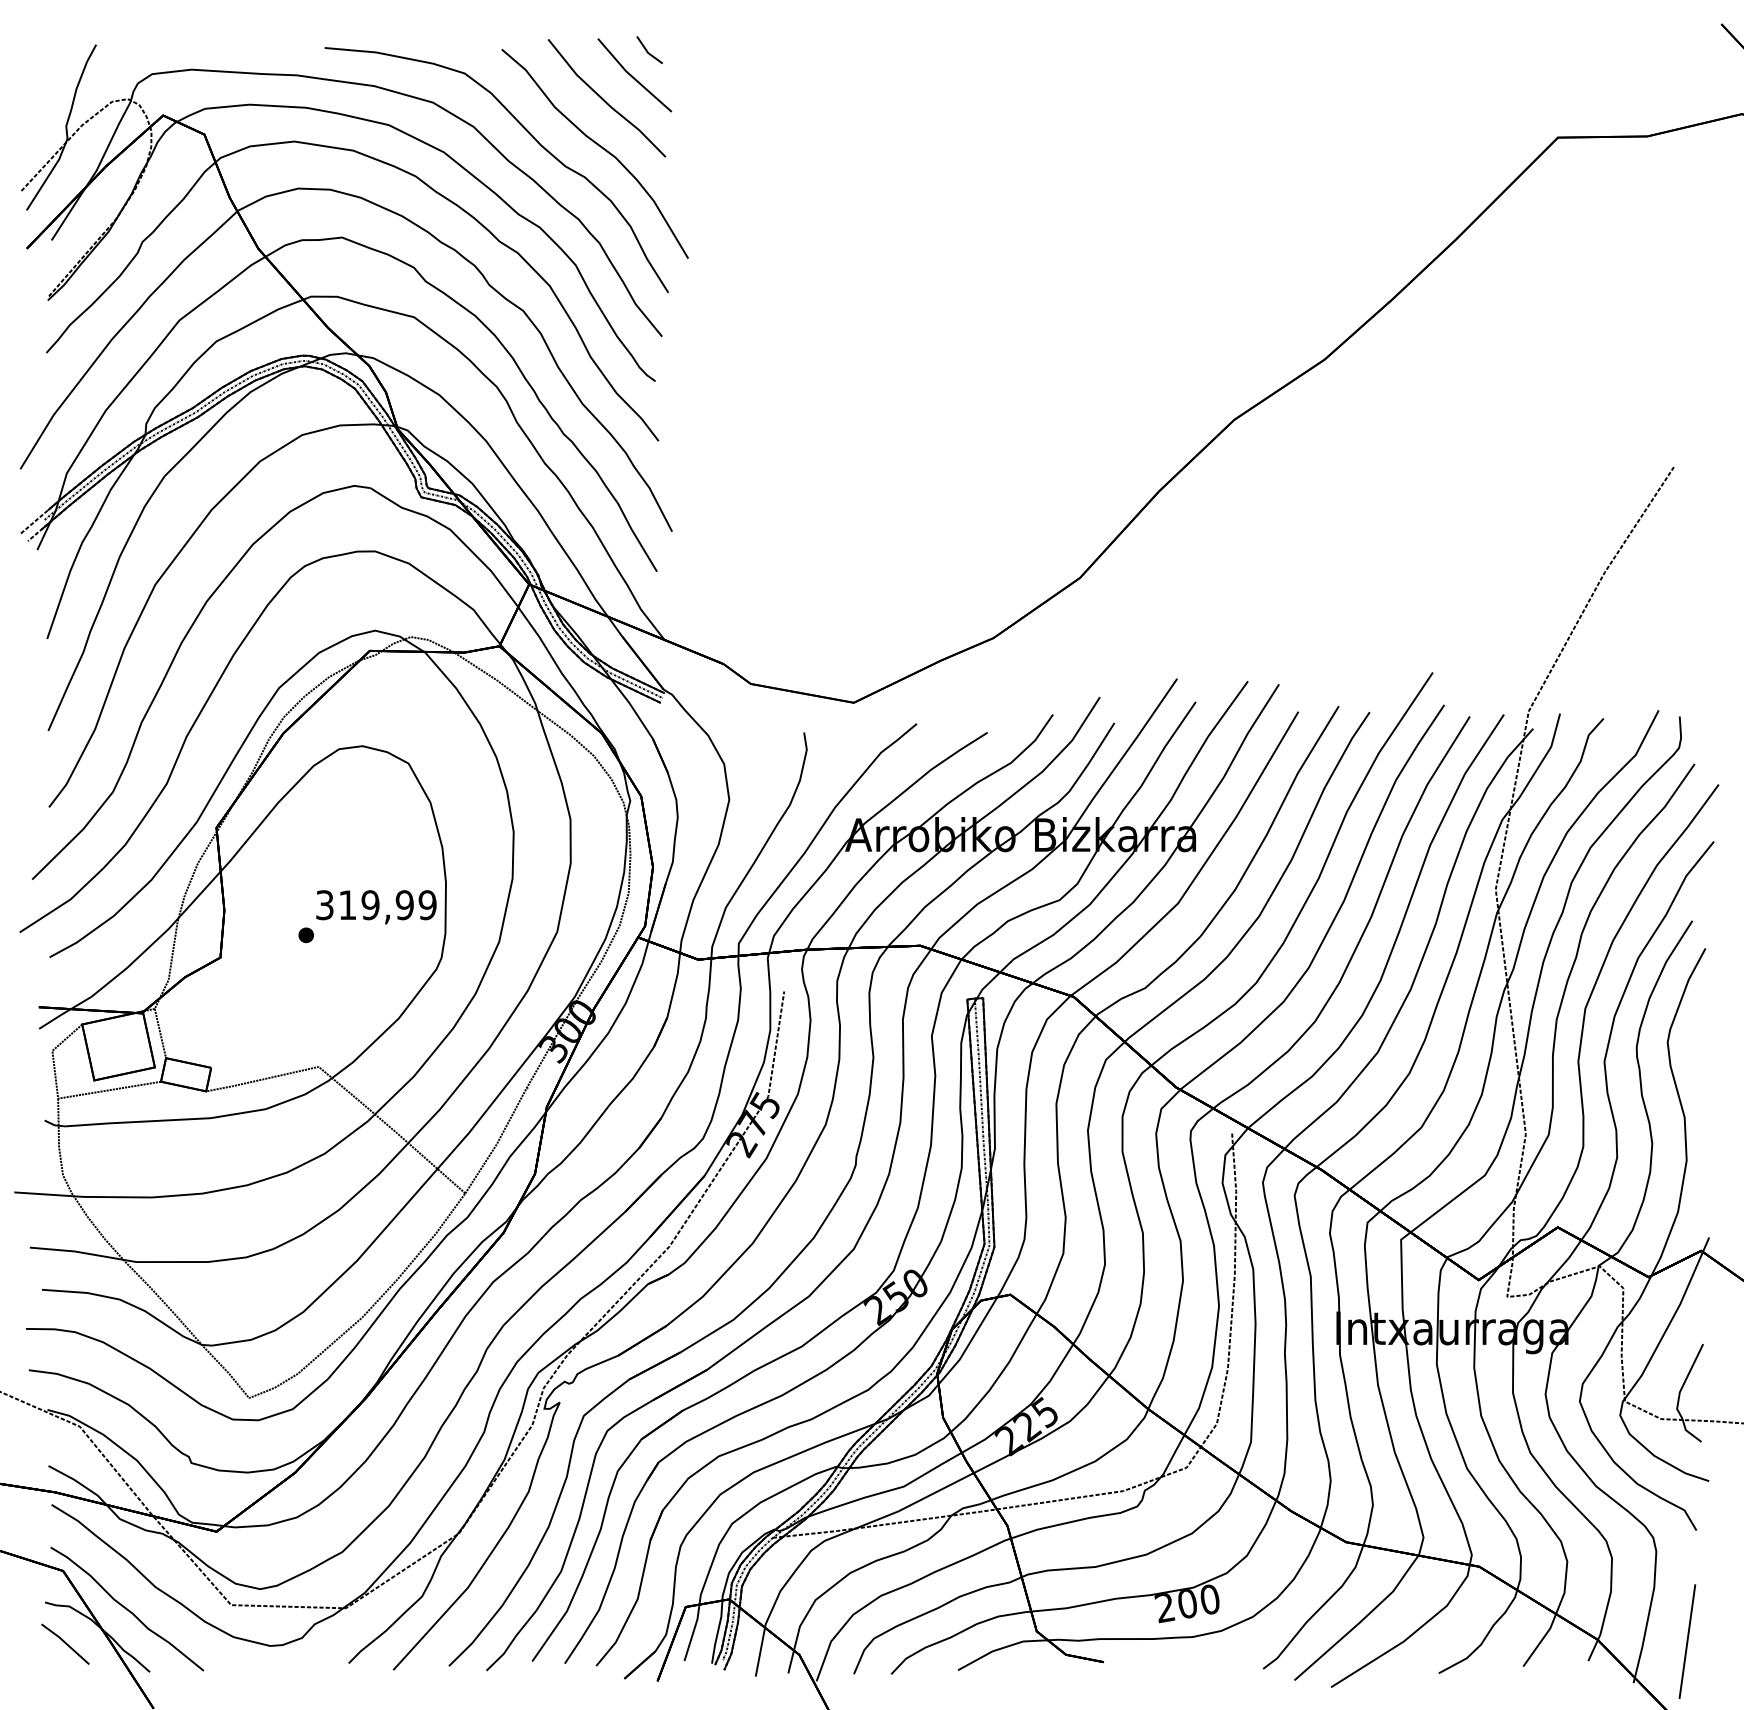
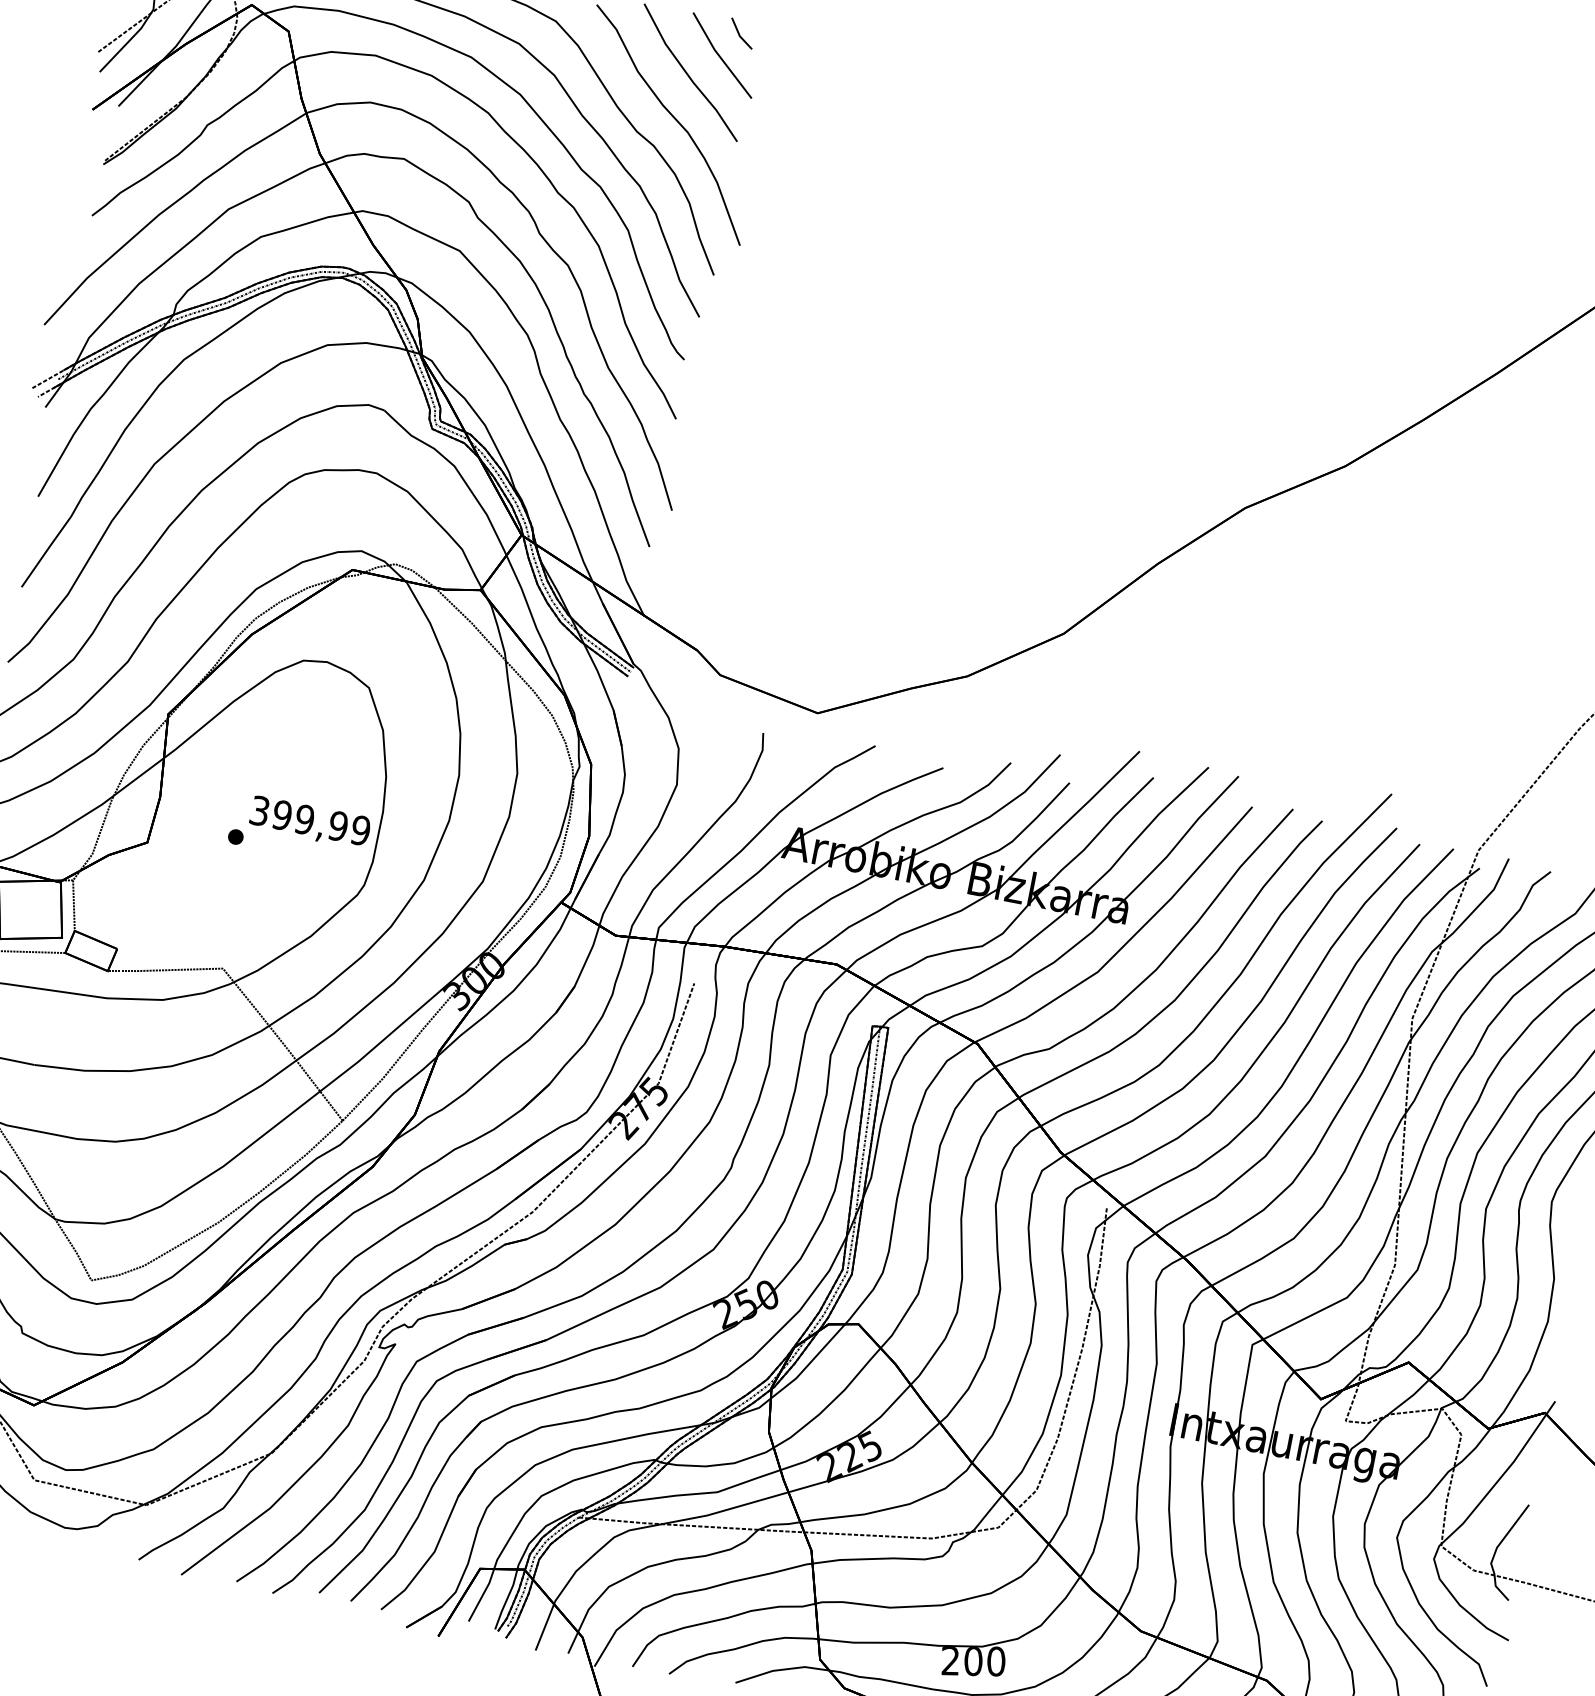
text: (347, 905) -> (282, 815), 319,99 -> 399,99

